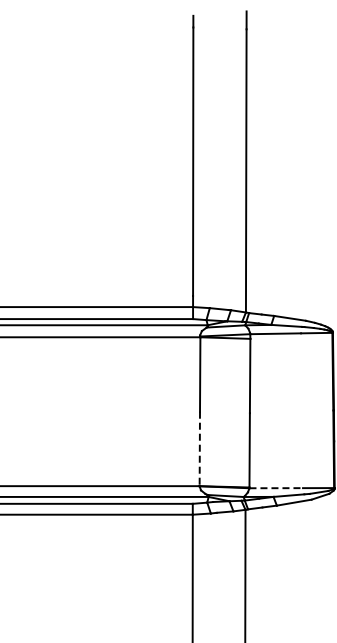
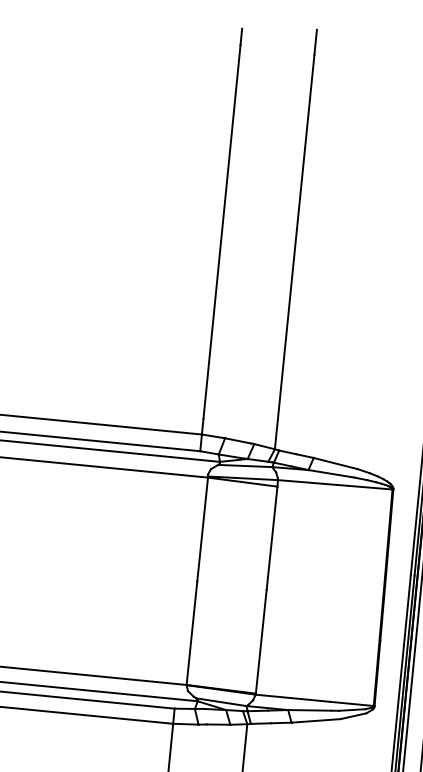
line: (199, 449) -> (191, 633), dashed -> solid
line: (276, 488) -> (293, 698), dashed -> solid

